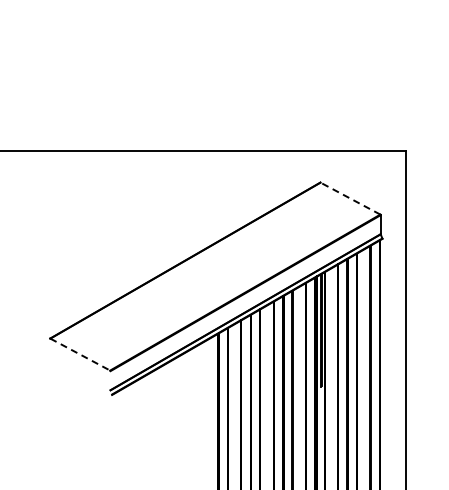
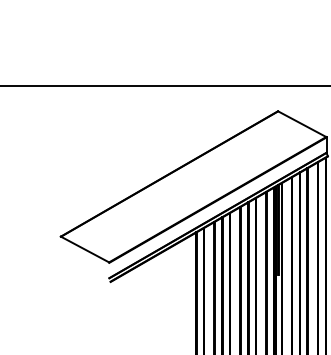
line: (350, 198) -> (302, 124), dashed -> solid
line: (80, 354) -> (85, 249), dashed -> solid

